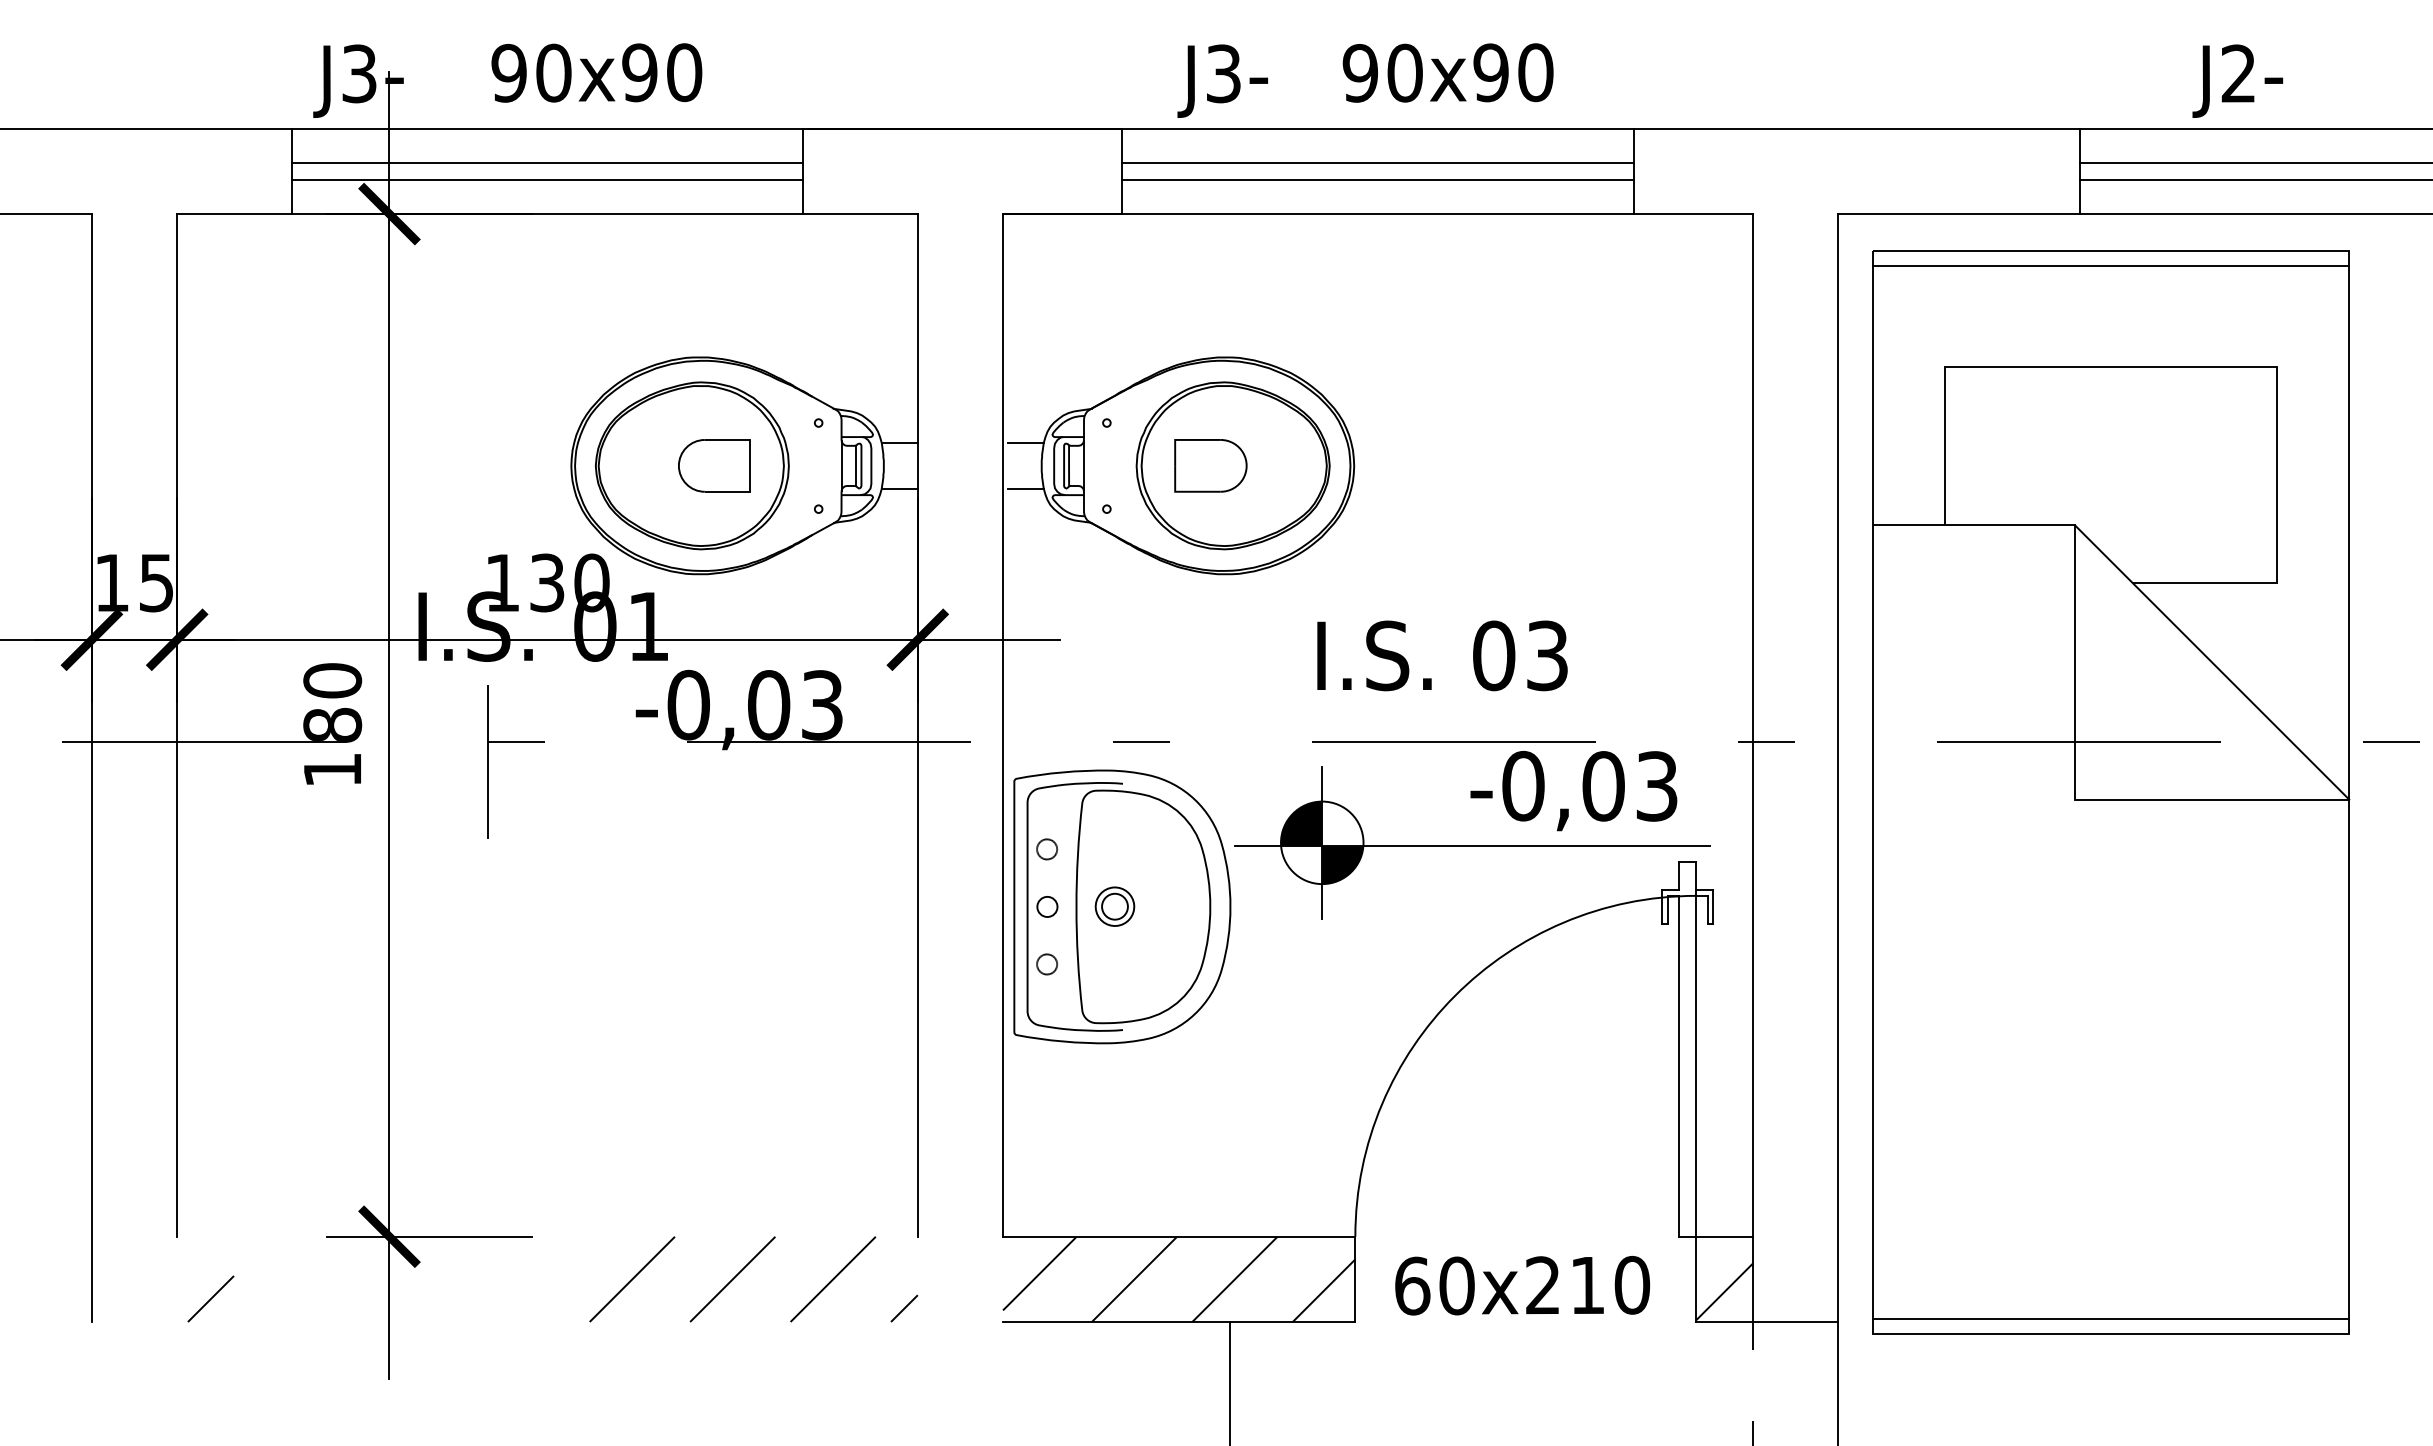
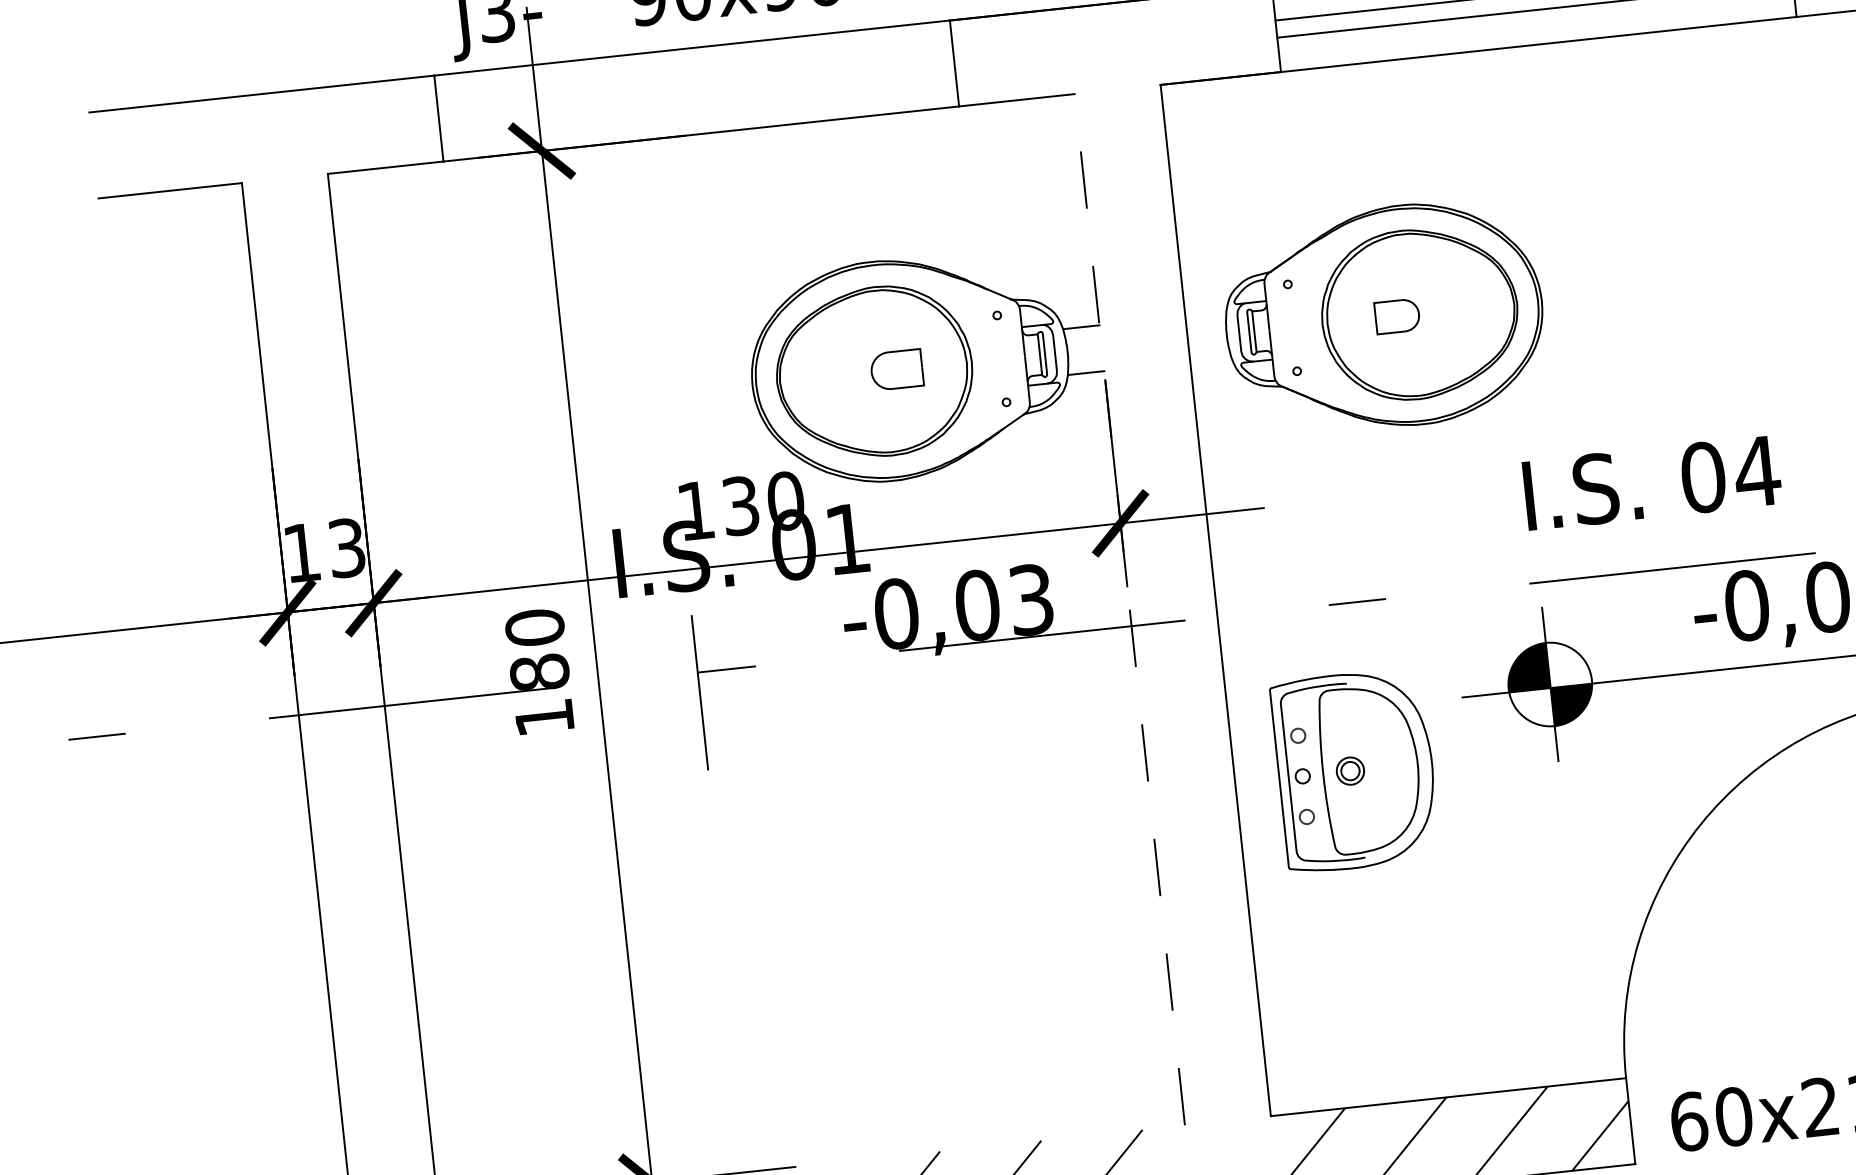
line: (547, 162) -> (695, 81), removed
line: (547, 179) -> (697, 99), removed
line: (1025, 443) -> (1208, 313), removed
part: (714, 465) -> (896, 369), size x0.7
part: (1210, 465) -> (1396, 316), size x0.6
line: (1025, 488) -> (1212, 359), removed
text: (156, 582) -> (346, 547), 15 -> 13
text: (1547, 655) -> (1757, 471), 03 -> 04
line: (917, 724) -> (1129, 608), solid -> dashed
part: (1122, 906) -> (1355, 770), size x0.7

